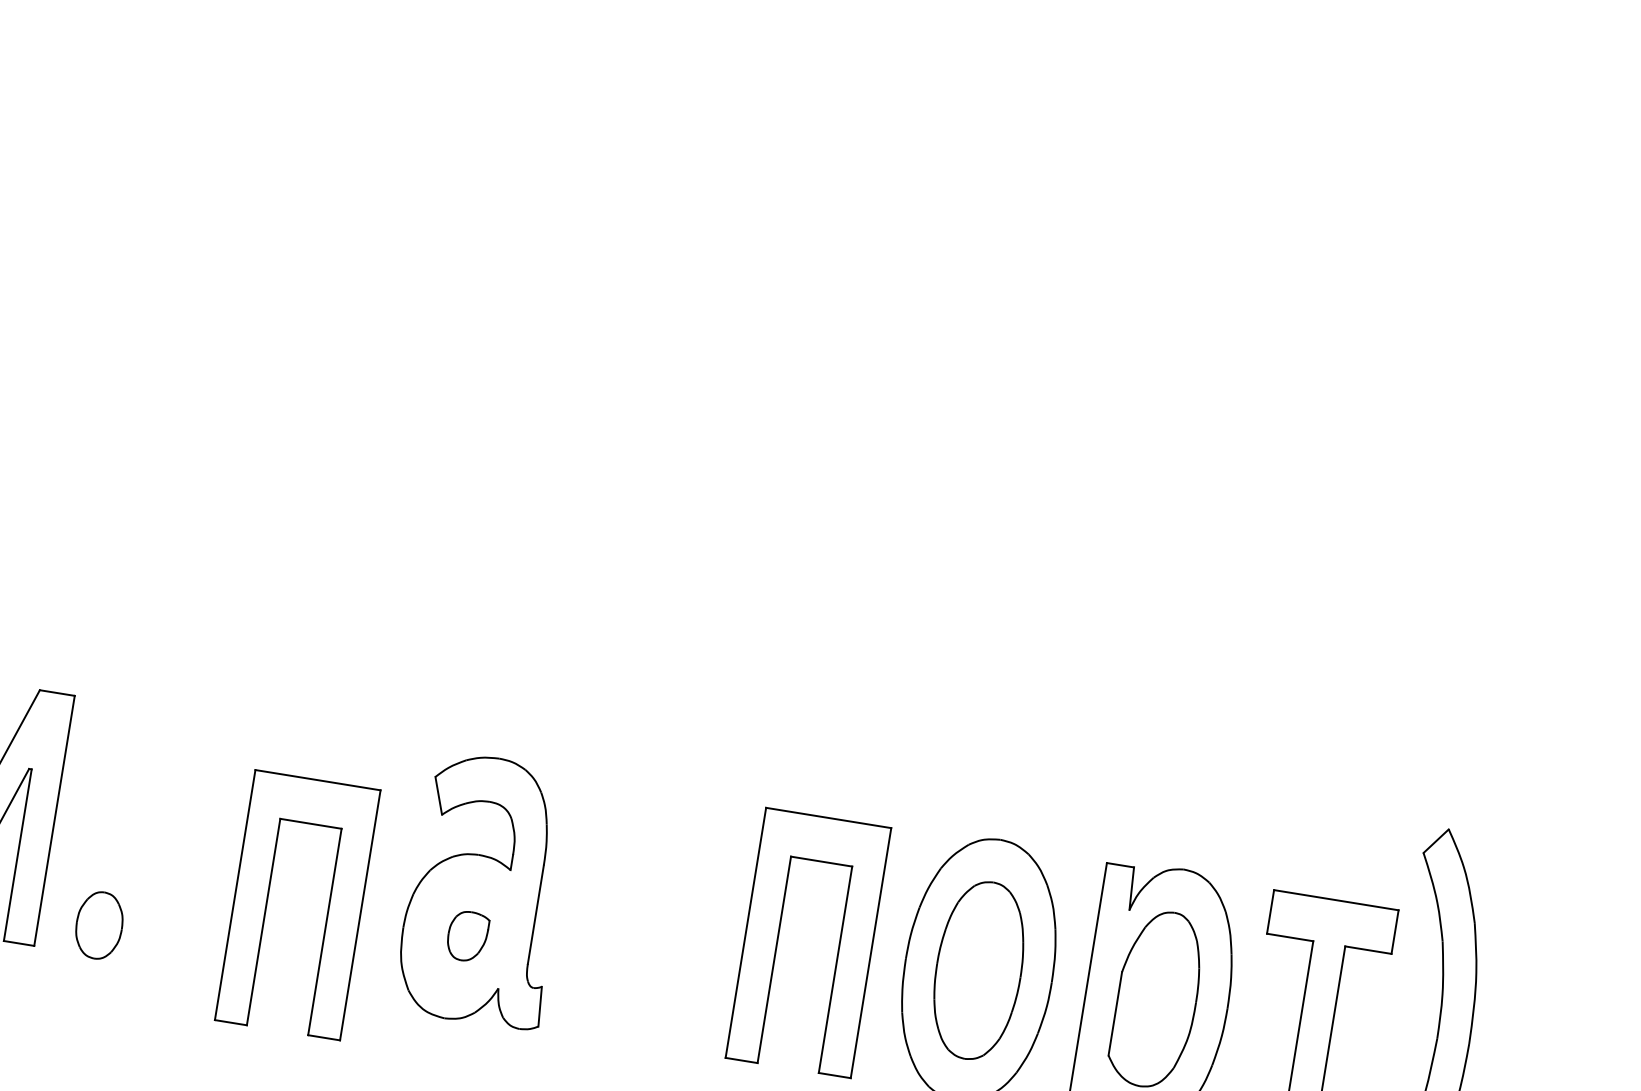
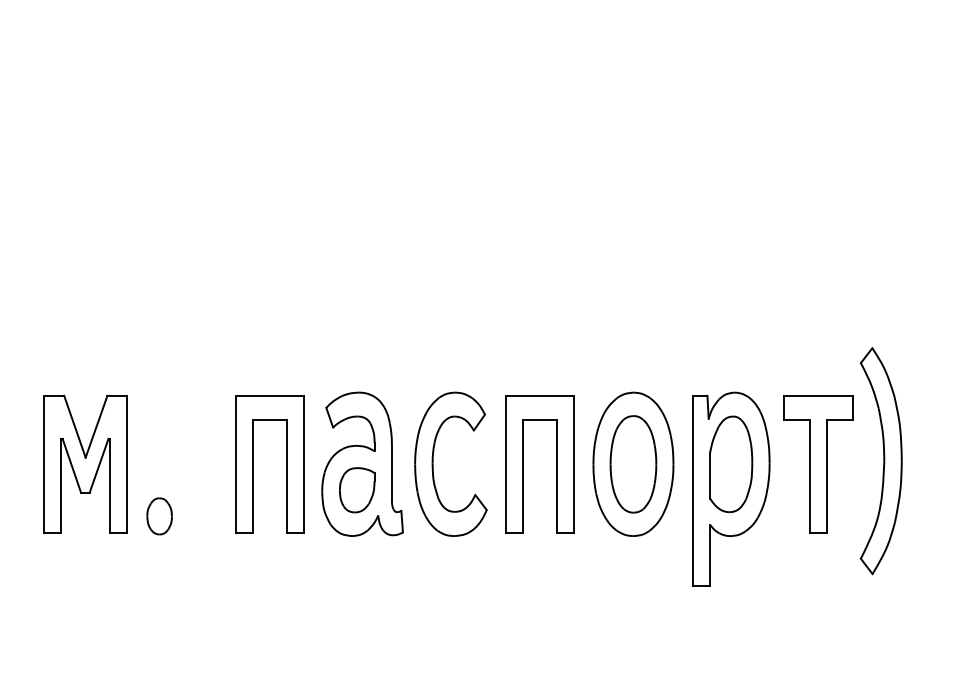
part: (267, 900) -> (253, 464), moved
part: (614, 909) -> (433, 463), added
part: (467, 936) -> (357, 490), size x1.67

